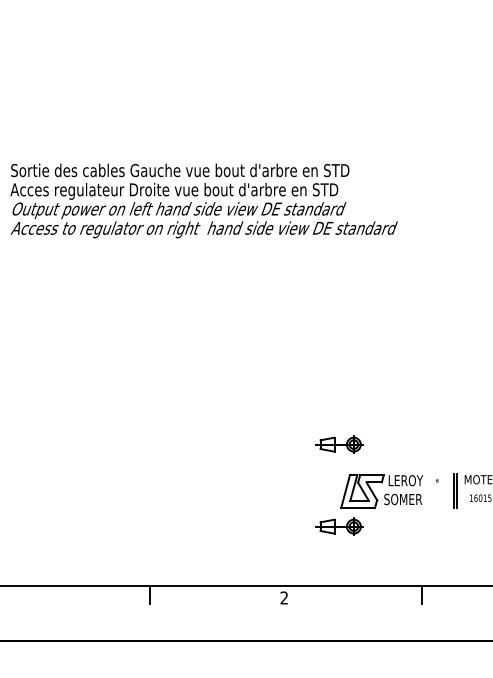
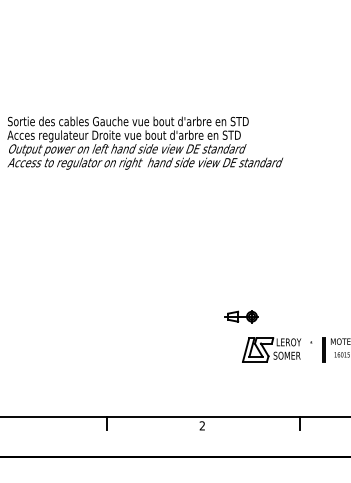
part: (339, 526) -> (241, 375), removed

